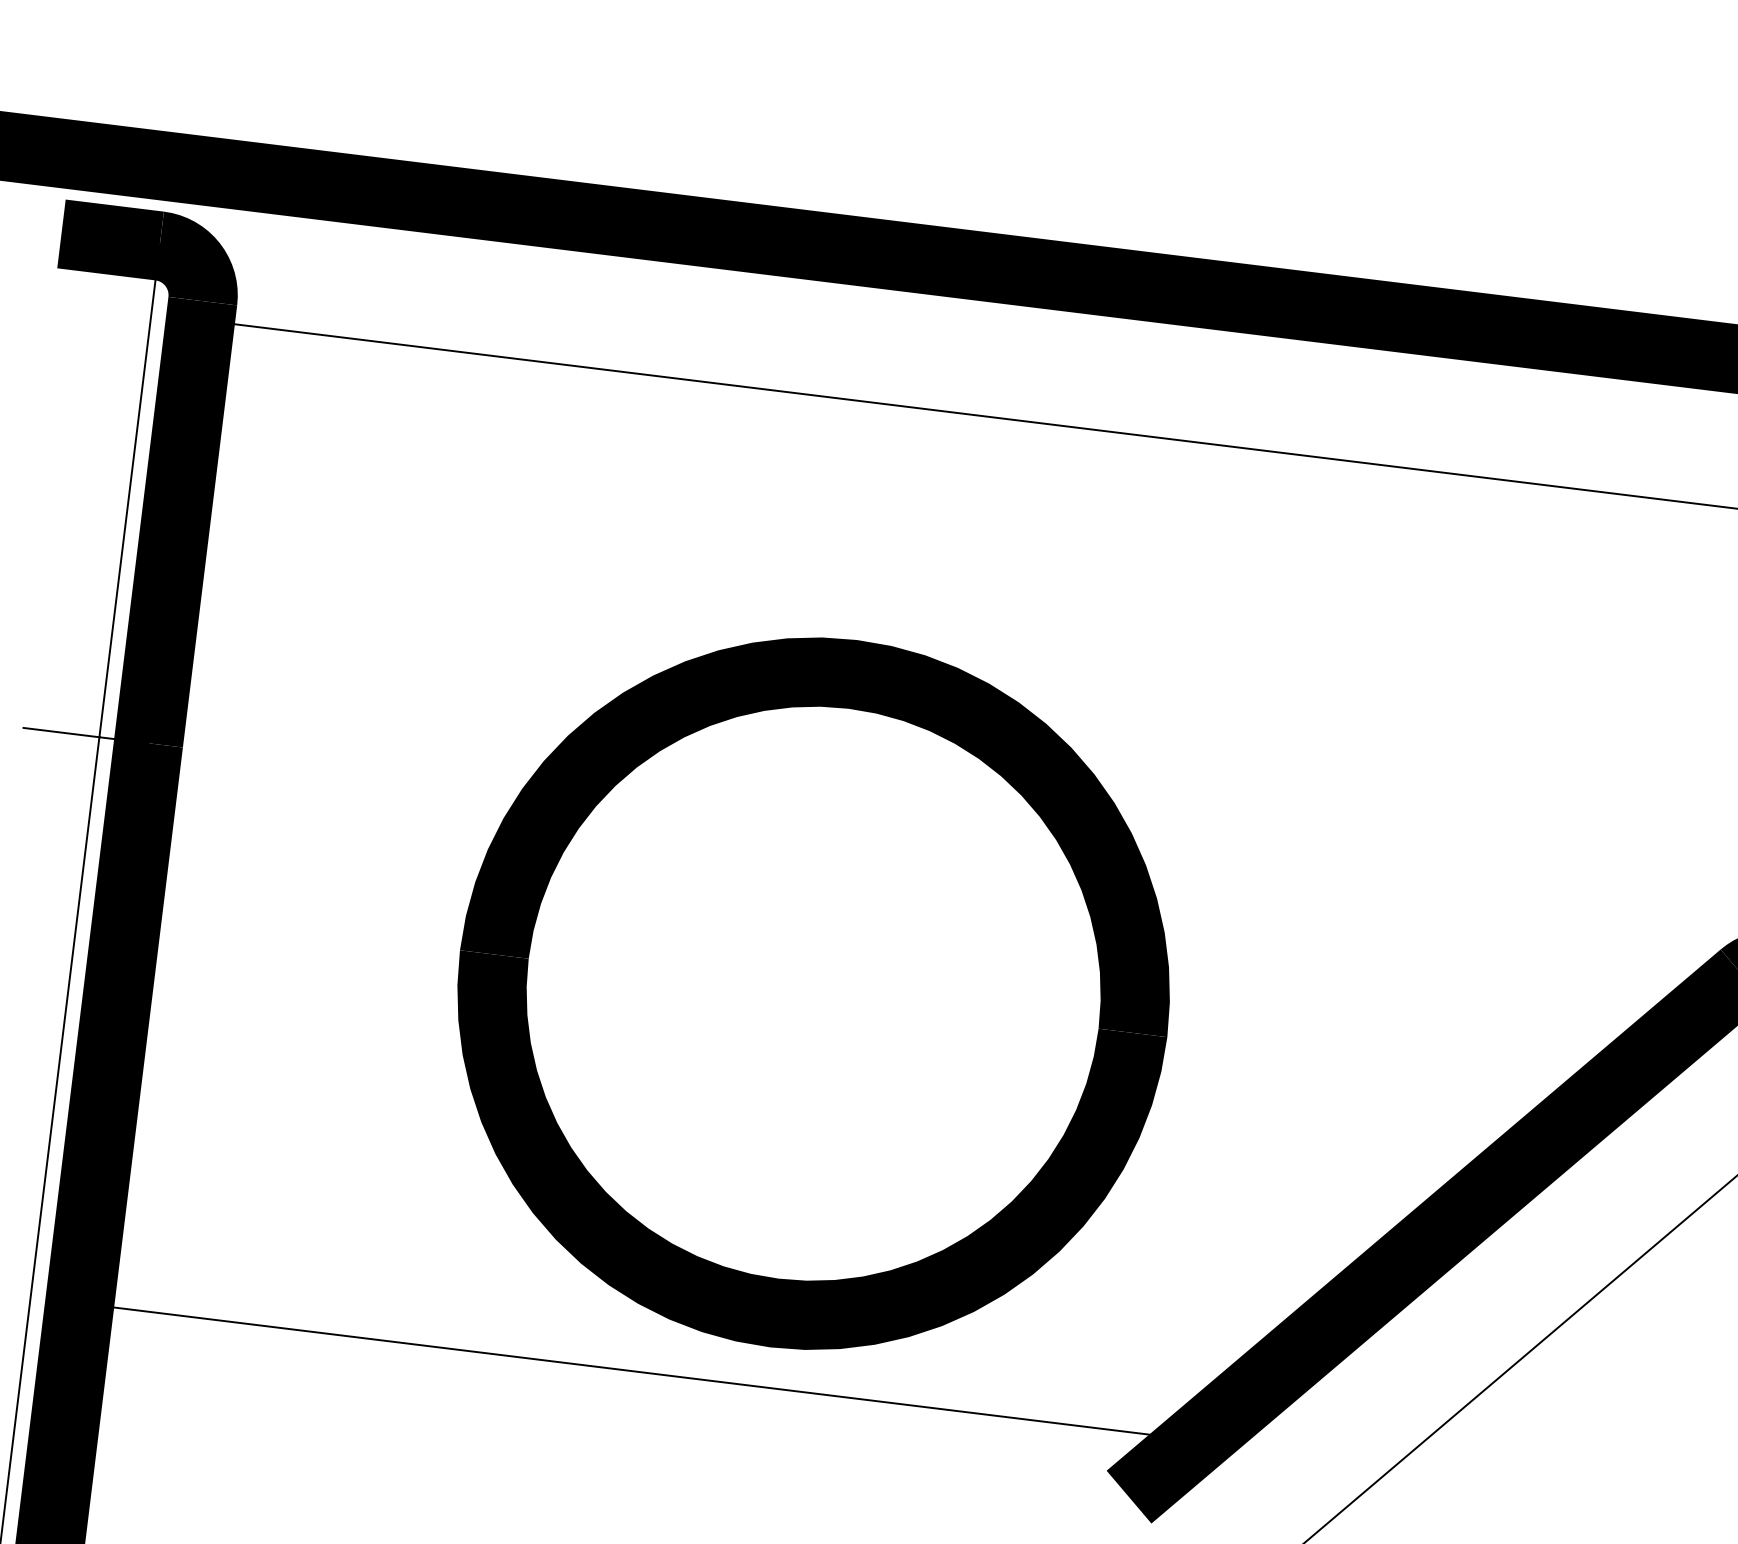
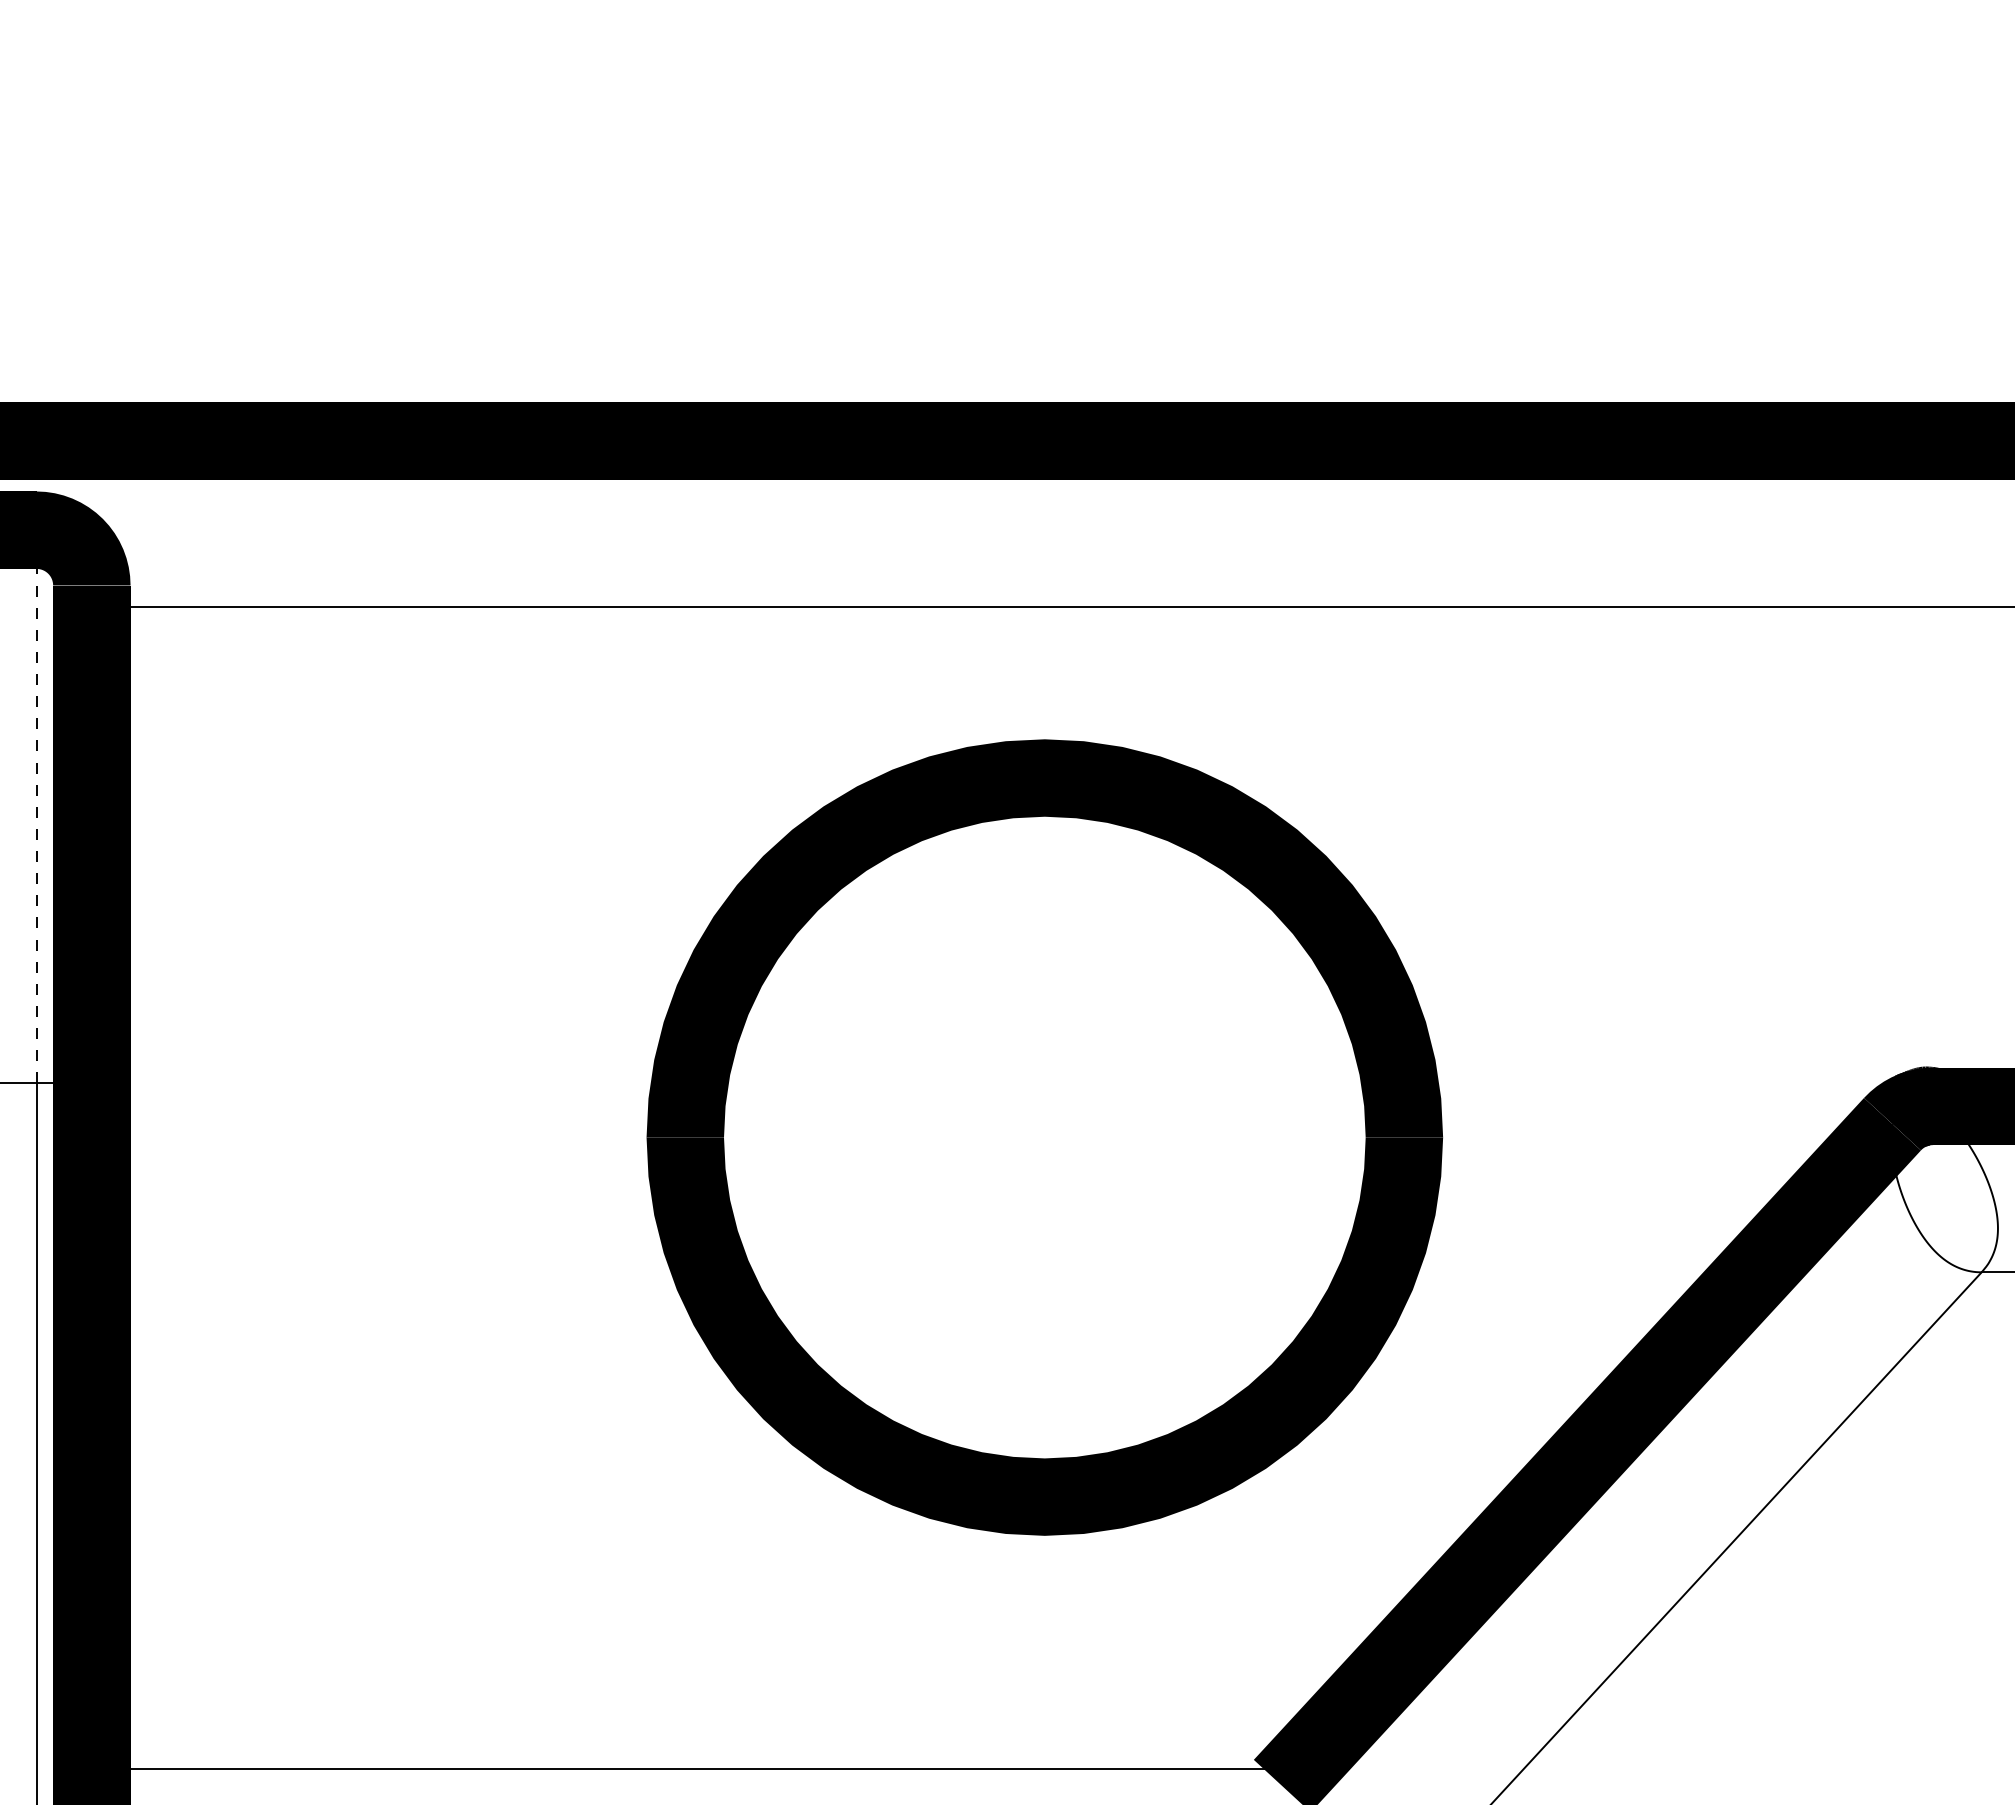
line: (129, 491) -> (36, 806), solid -> dashed
part: (813, 993) -> (1044, 1137), moved
line: (637, 1371) -> (719, 1768), moved

